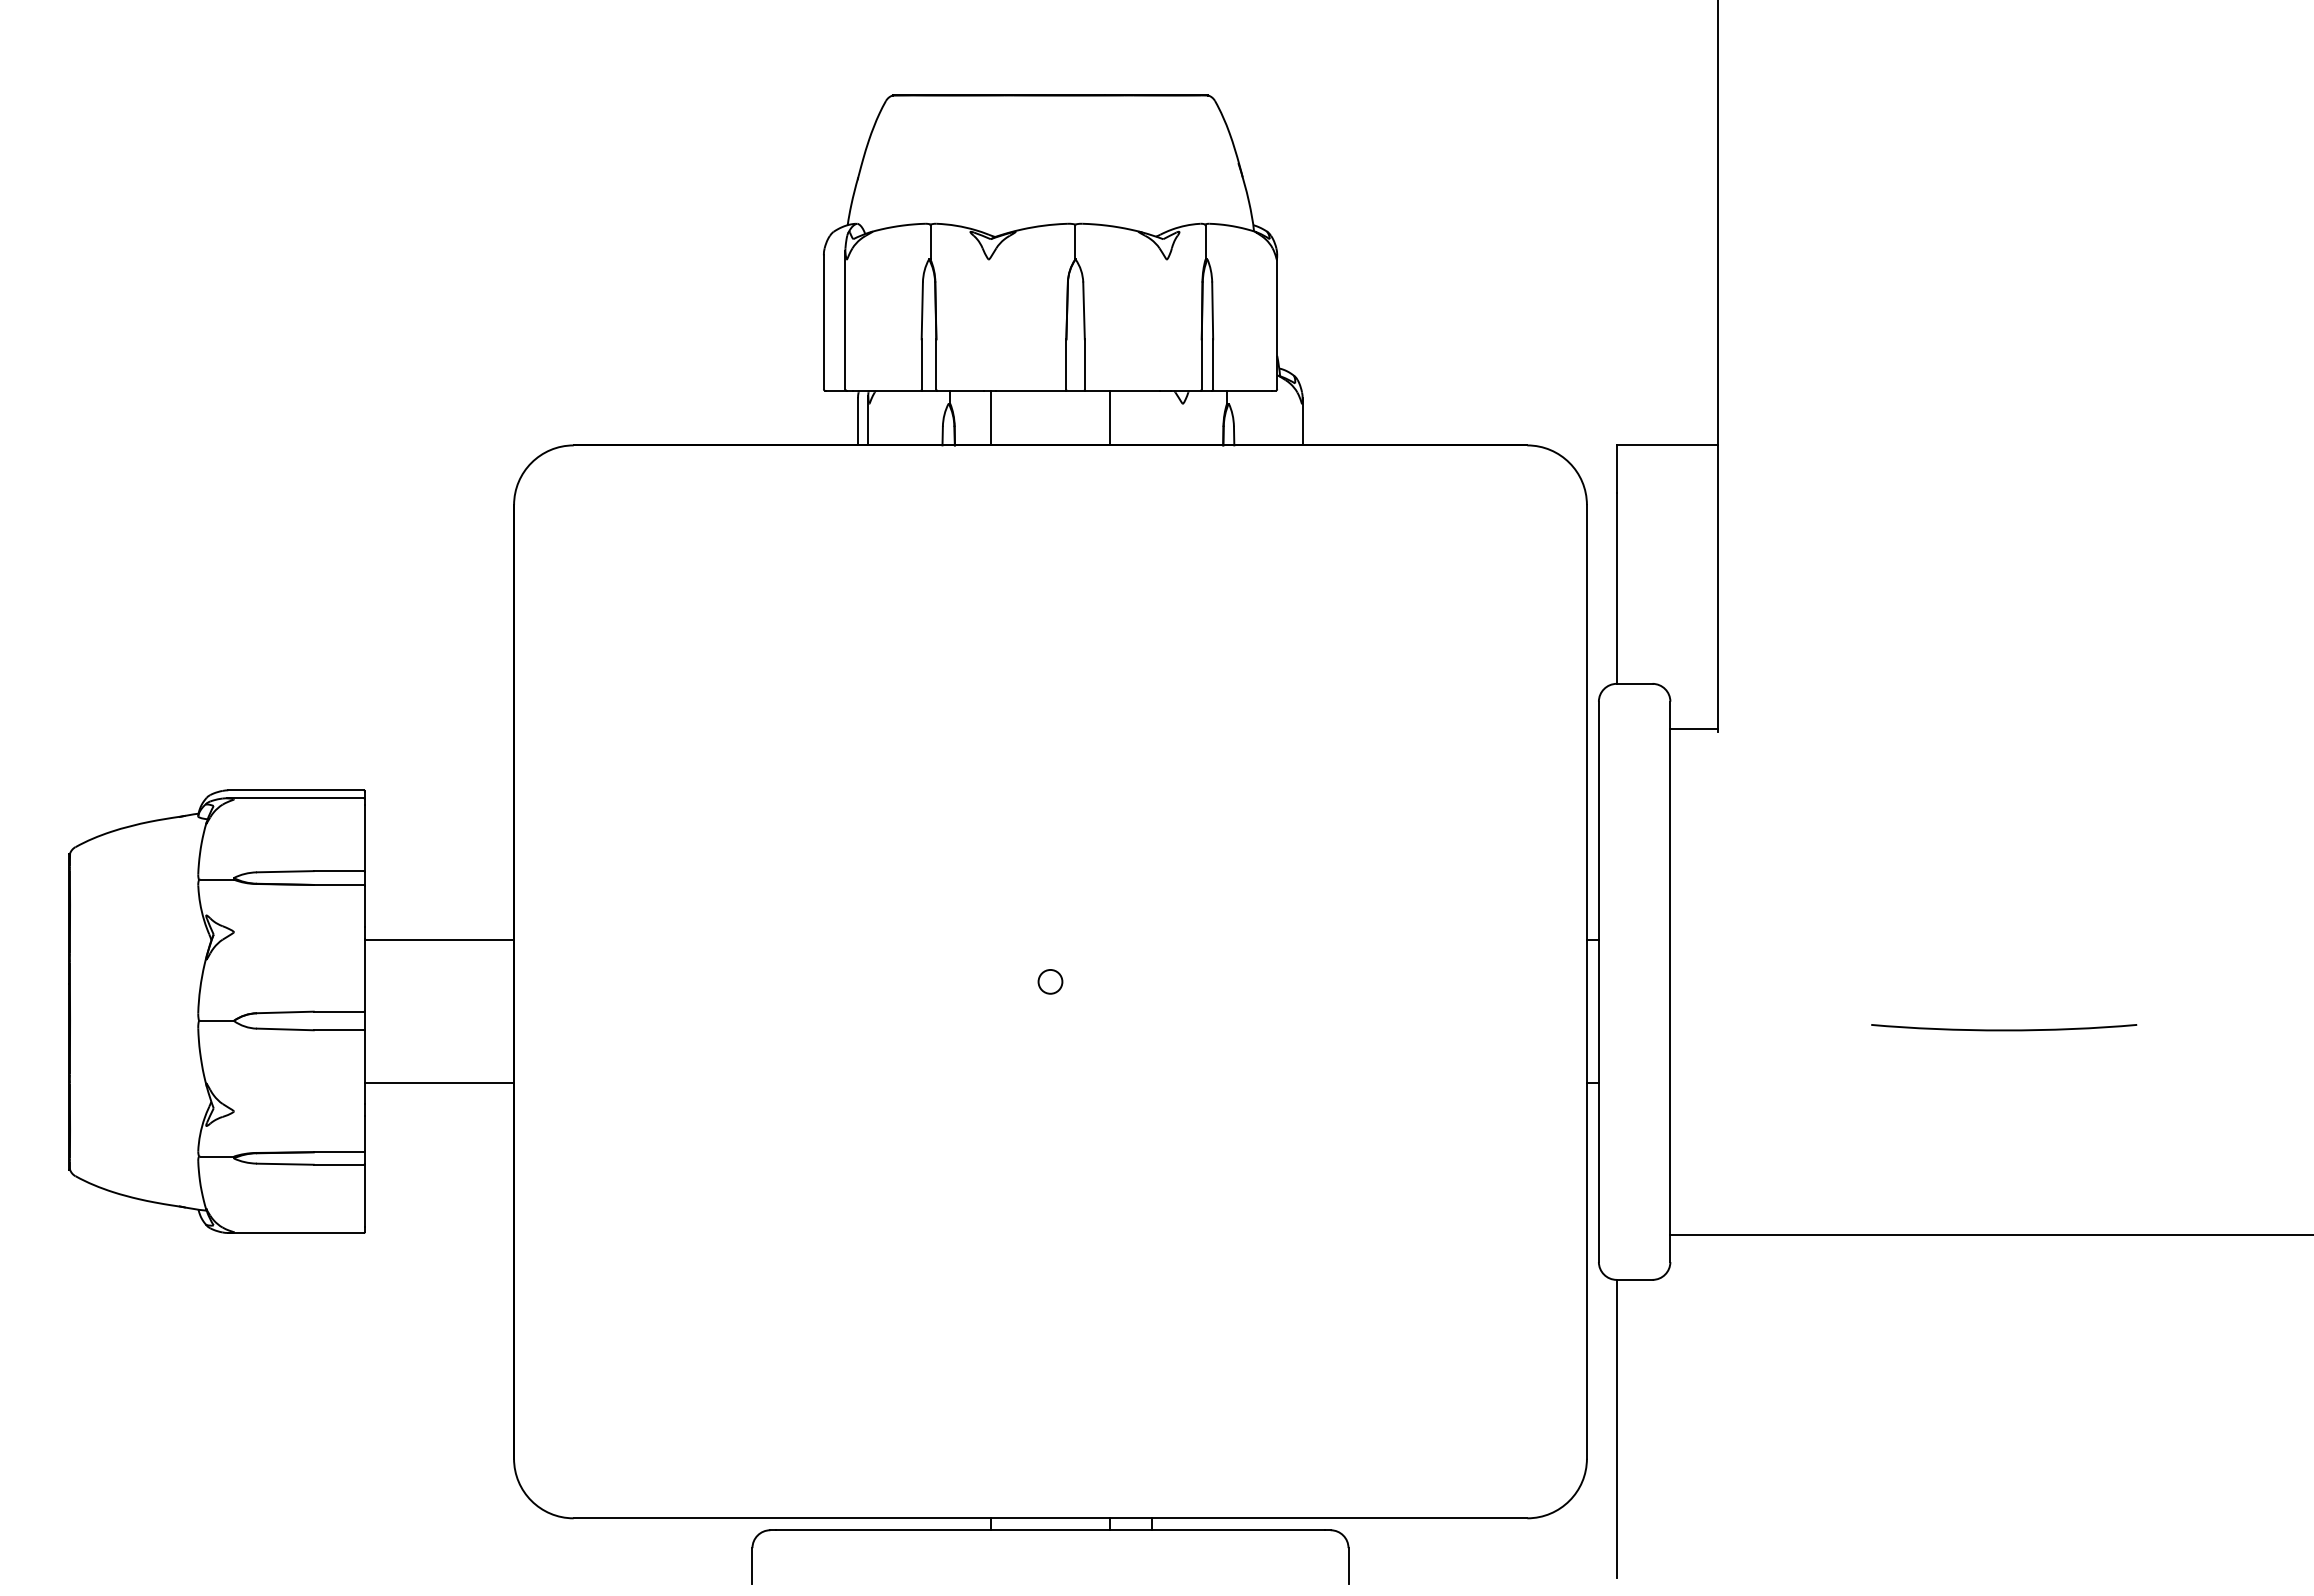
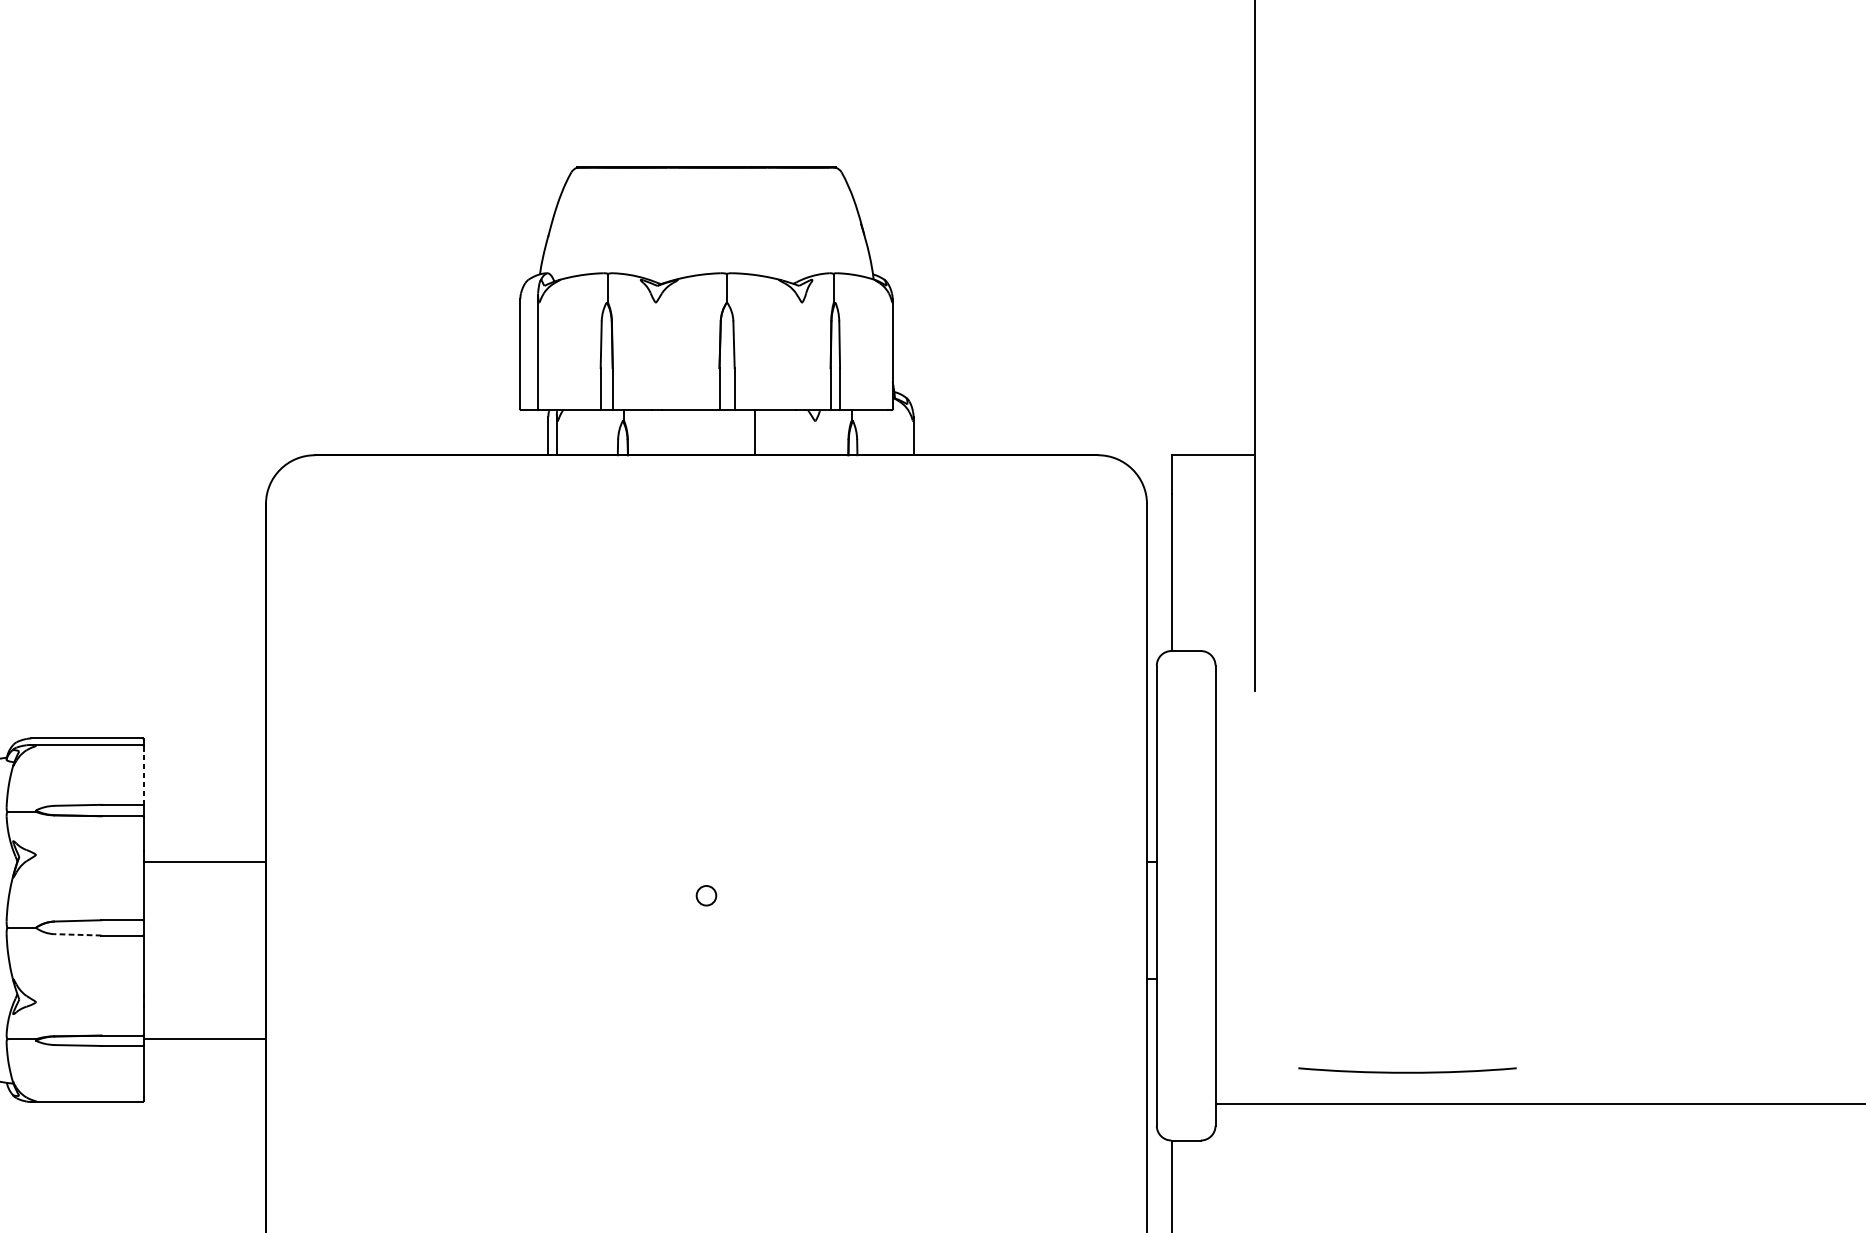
line: (990, 417) -> (657, 432), removed
line: (1694, 728) -> (1235, 687), removed
line: (365, 838) -> (143, 778), solid -> dashed
line: (284, 1029) -> (77, 934), solid -> dashed
curve: (2004, 1029) -> (1407, 1072), moved
line: (439, 1083) -> (204, 1039), moved

